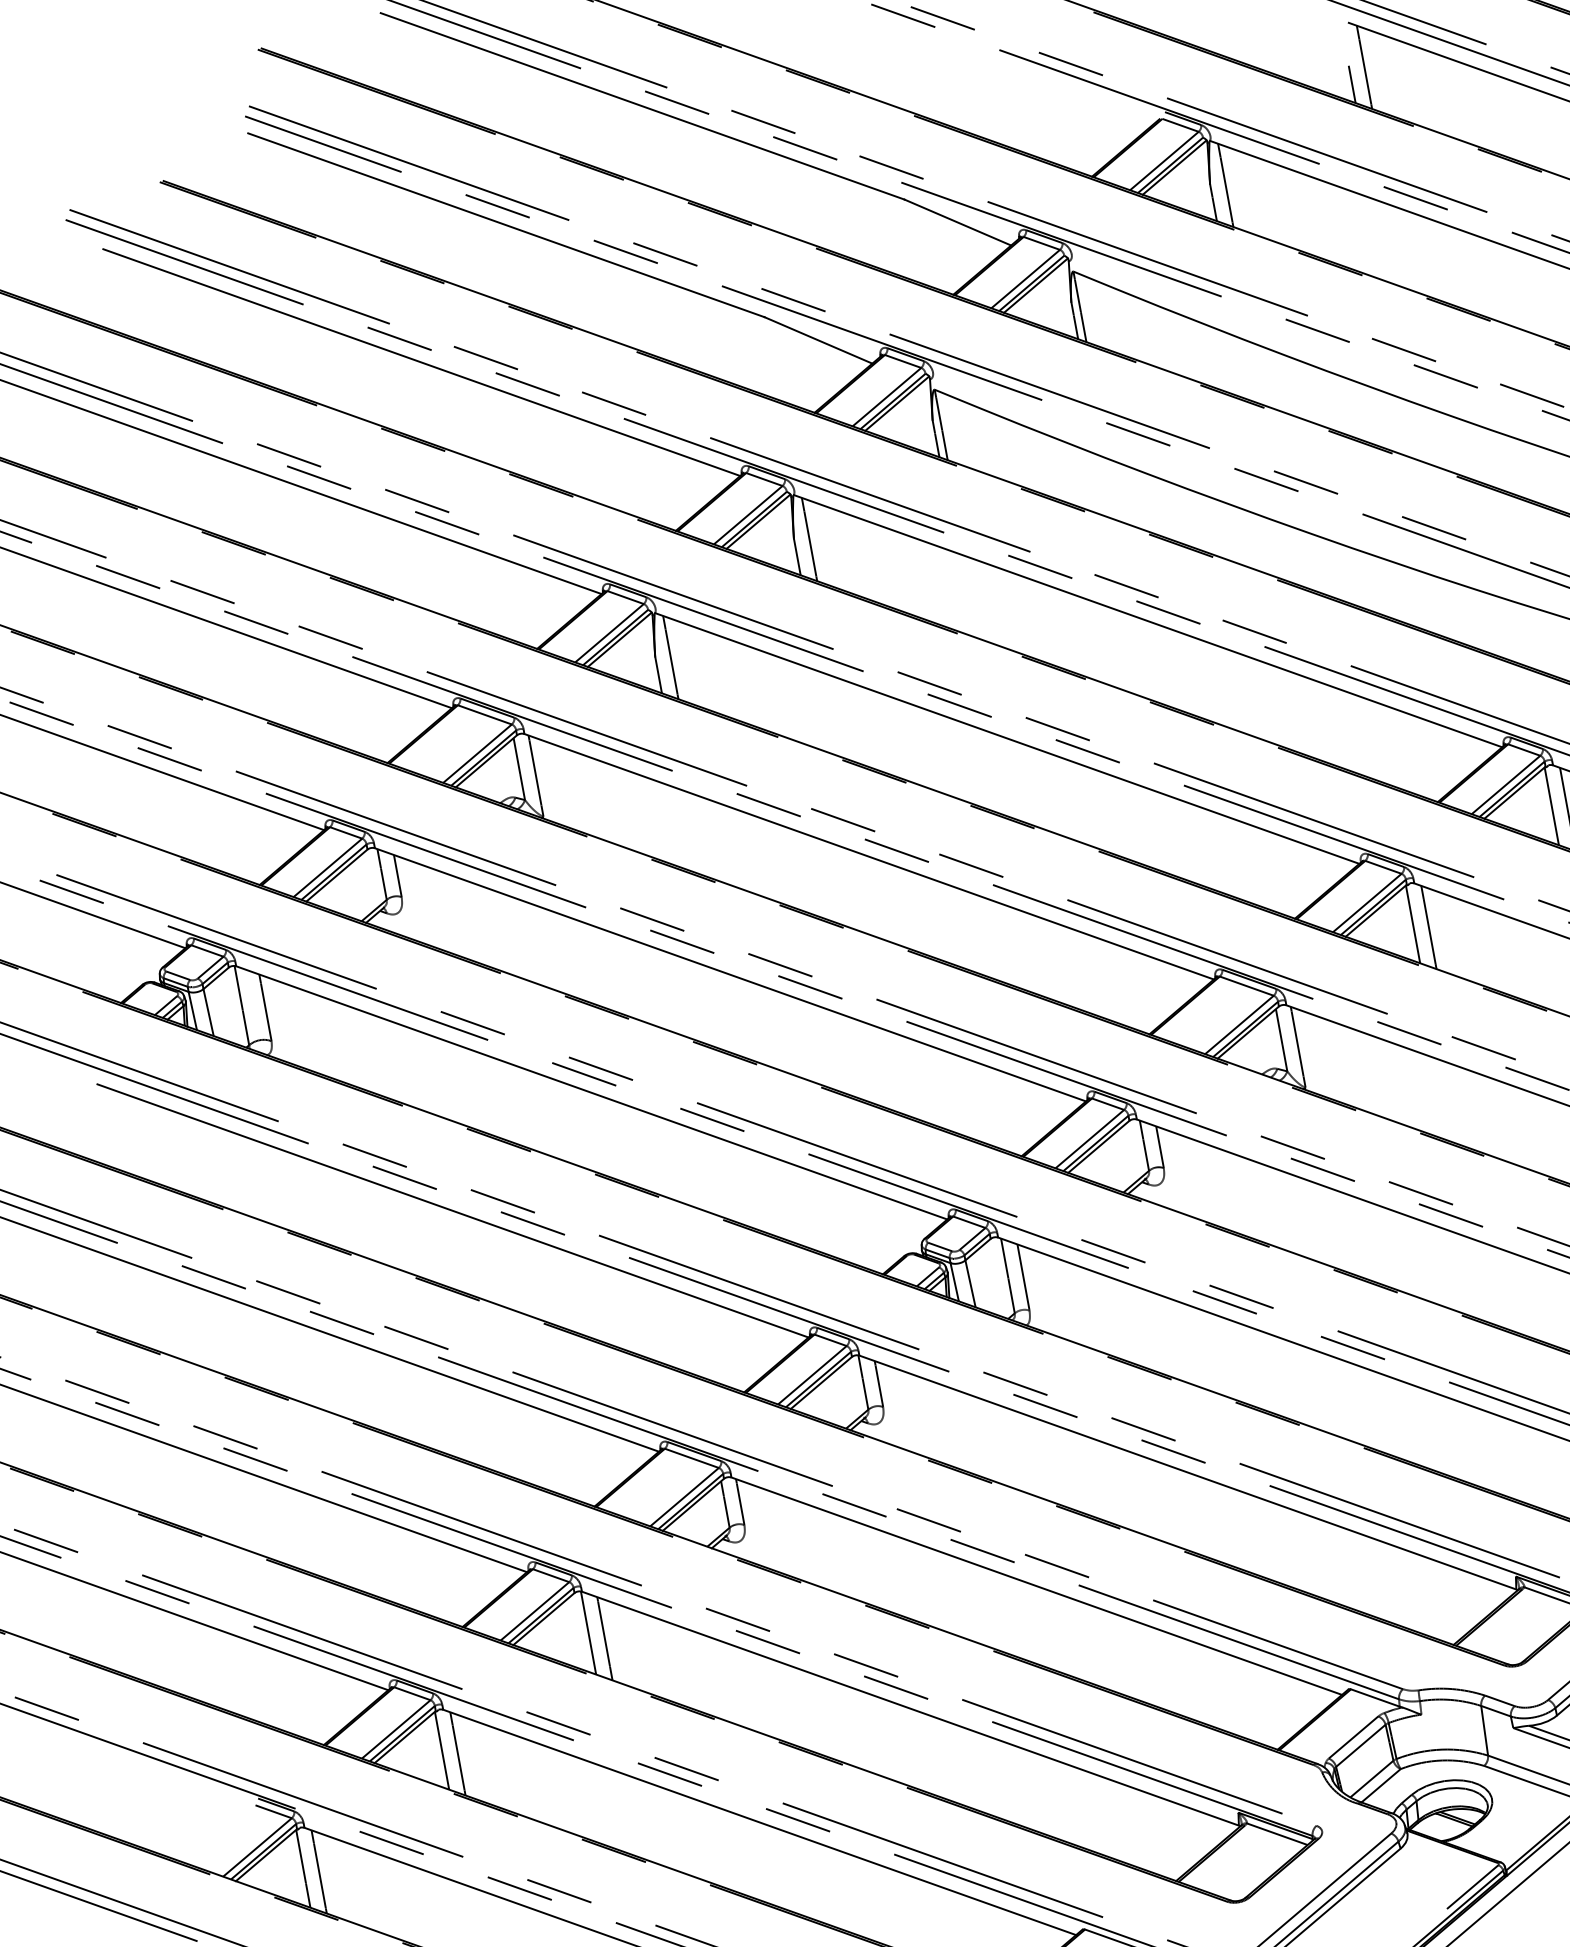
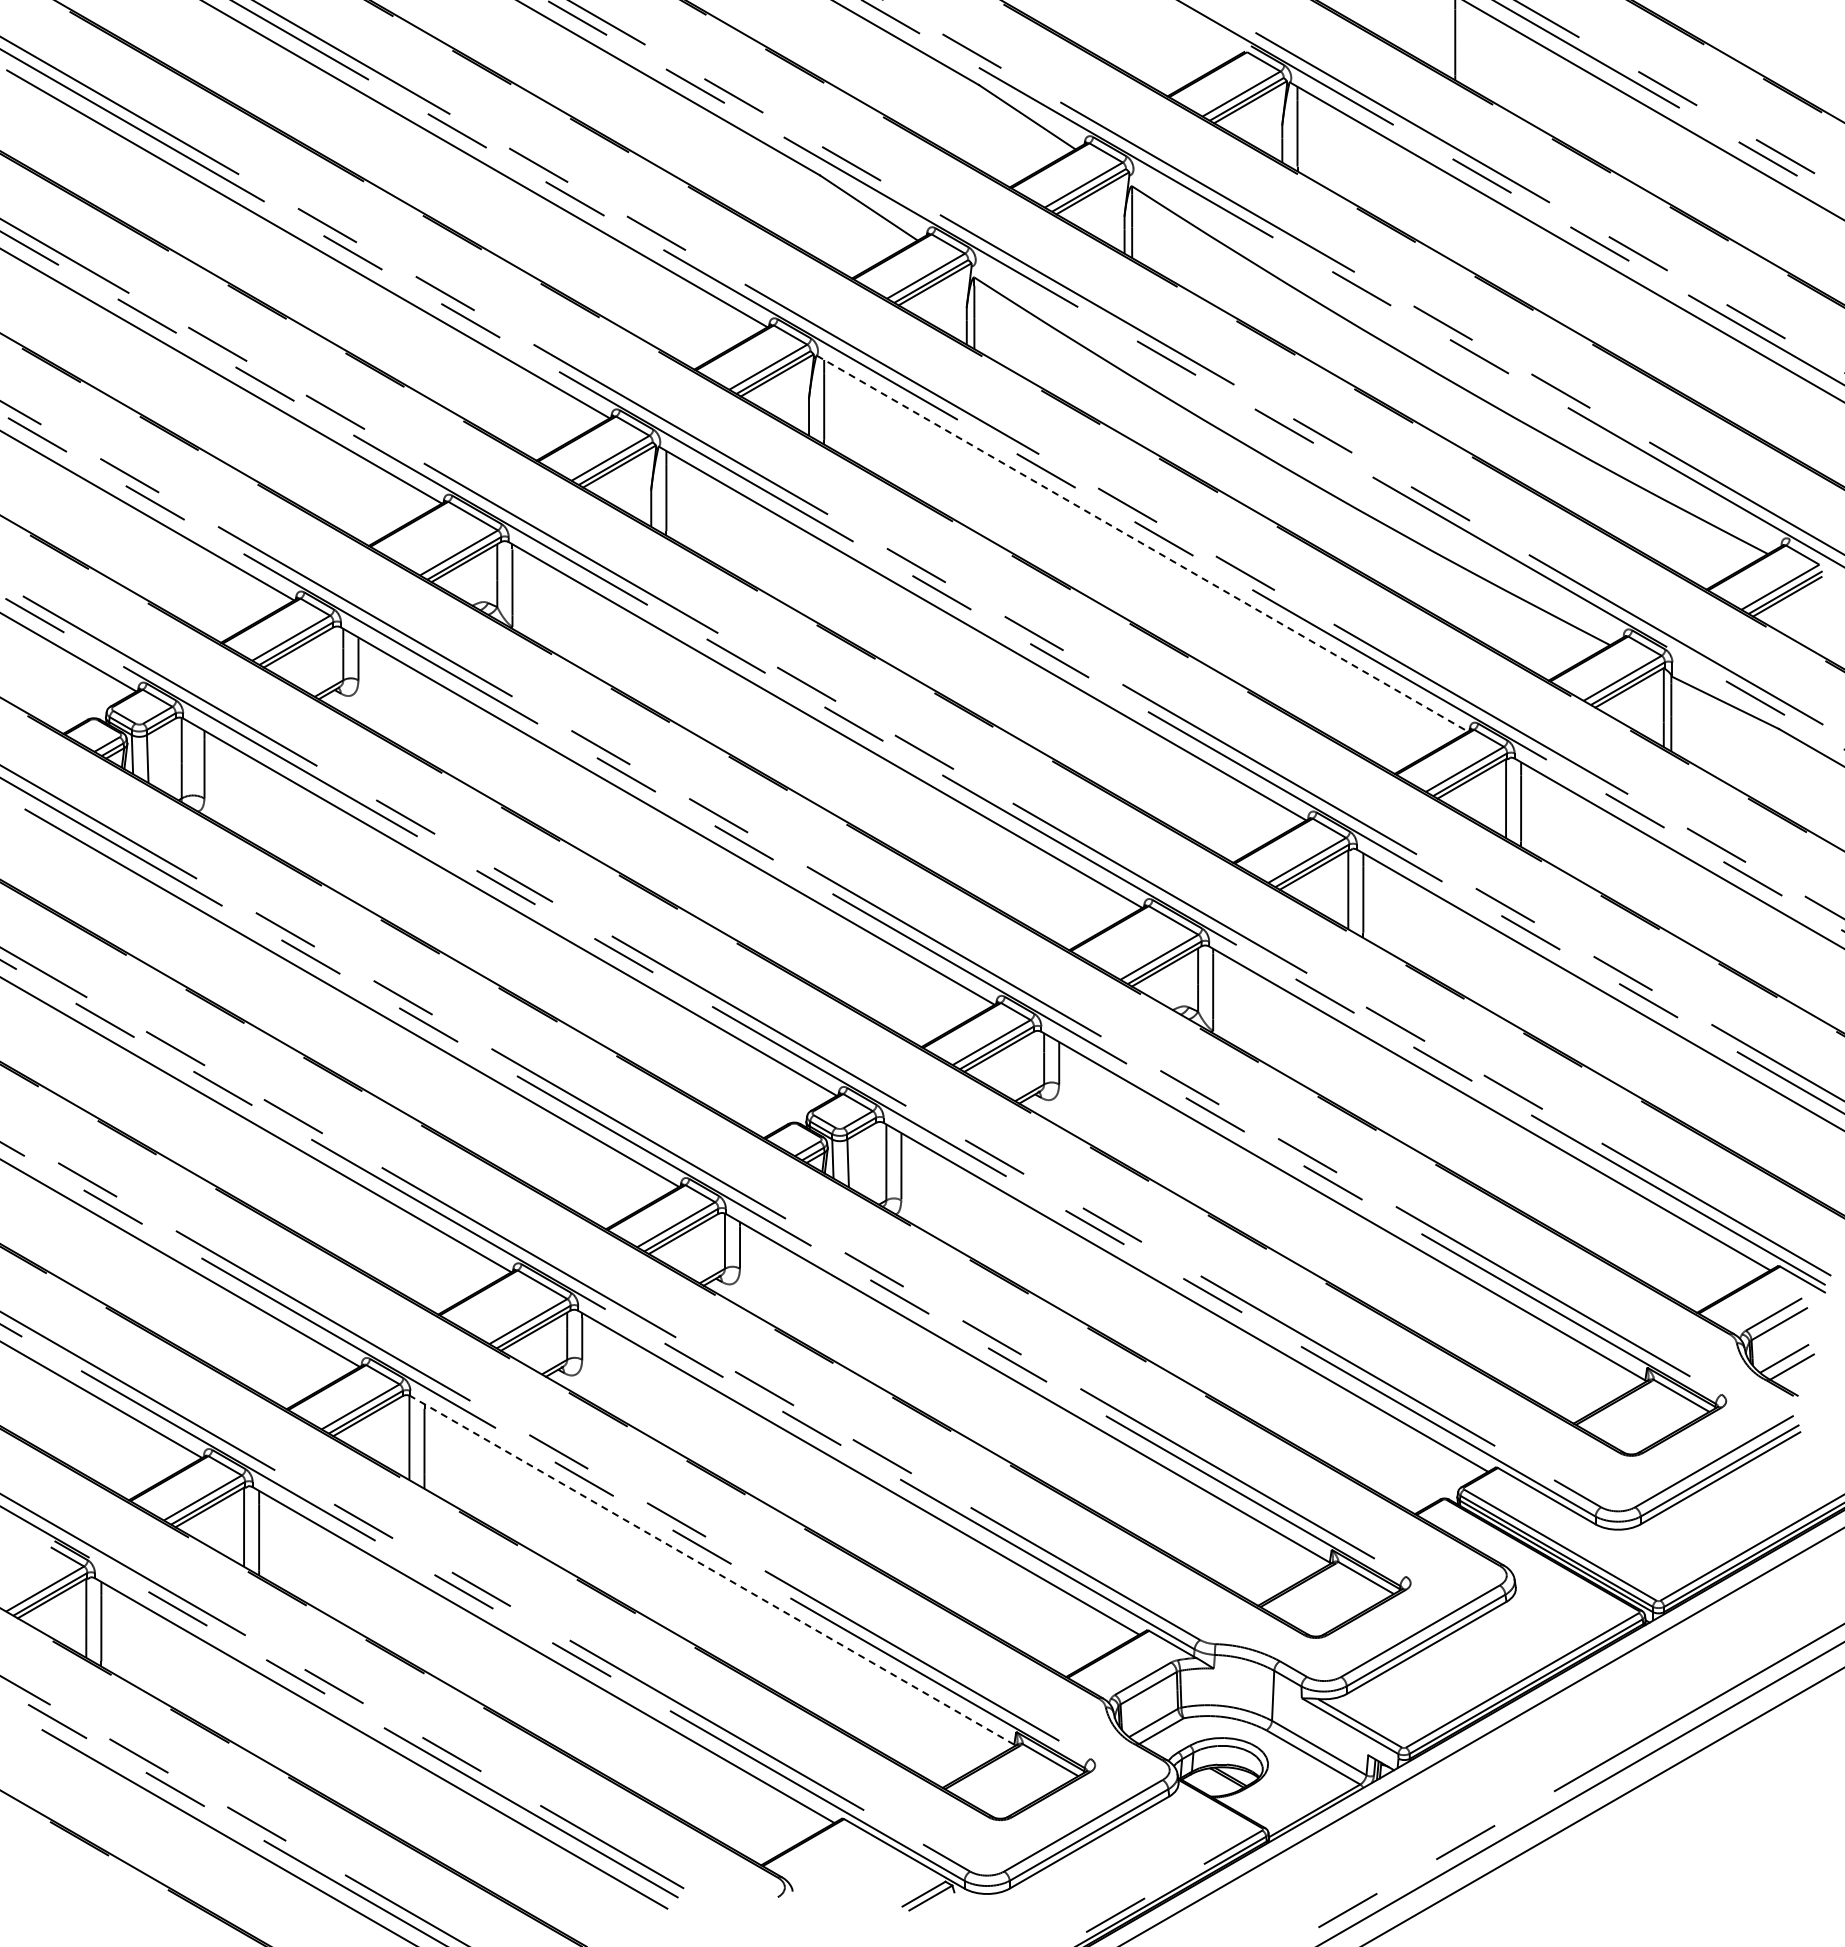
line: (1352, 84) -> (1440, 52), removed
line: (1148, 620) -> (1142, 543), solid -> dashed
line: (910, 1708) -> (712, 1570), solid -> dashed

